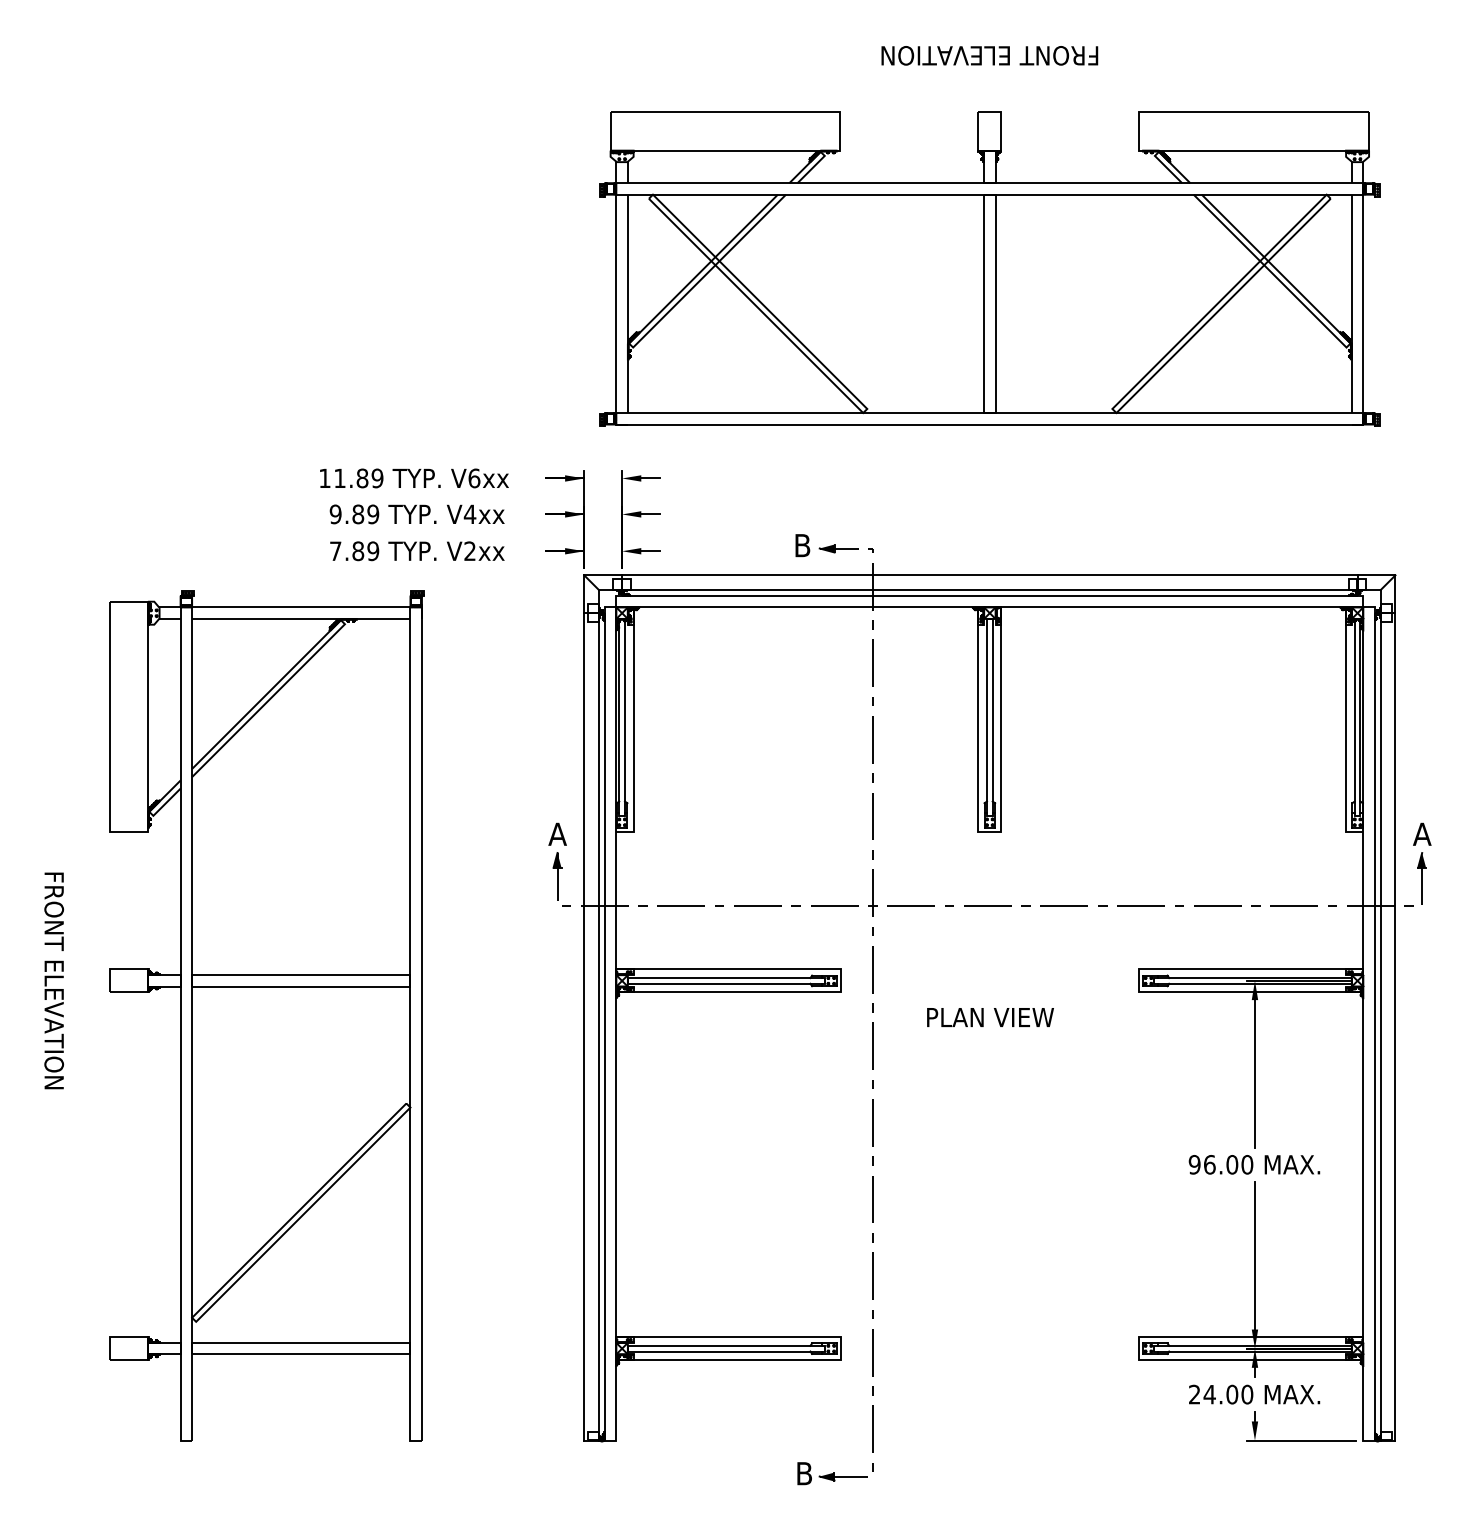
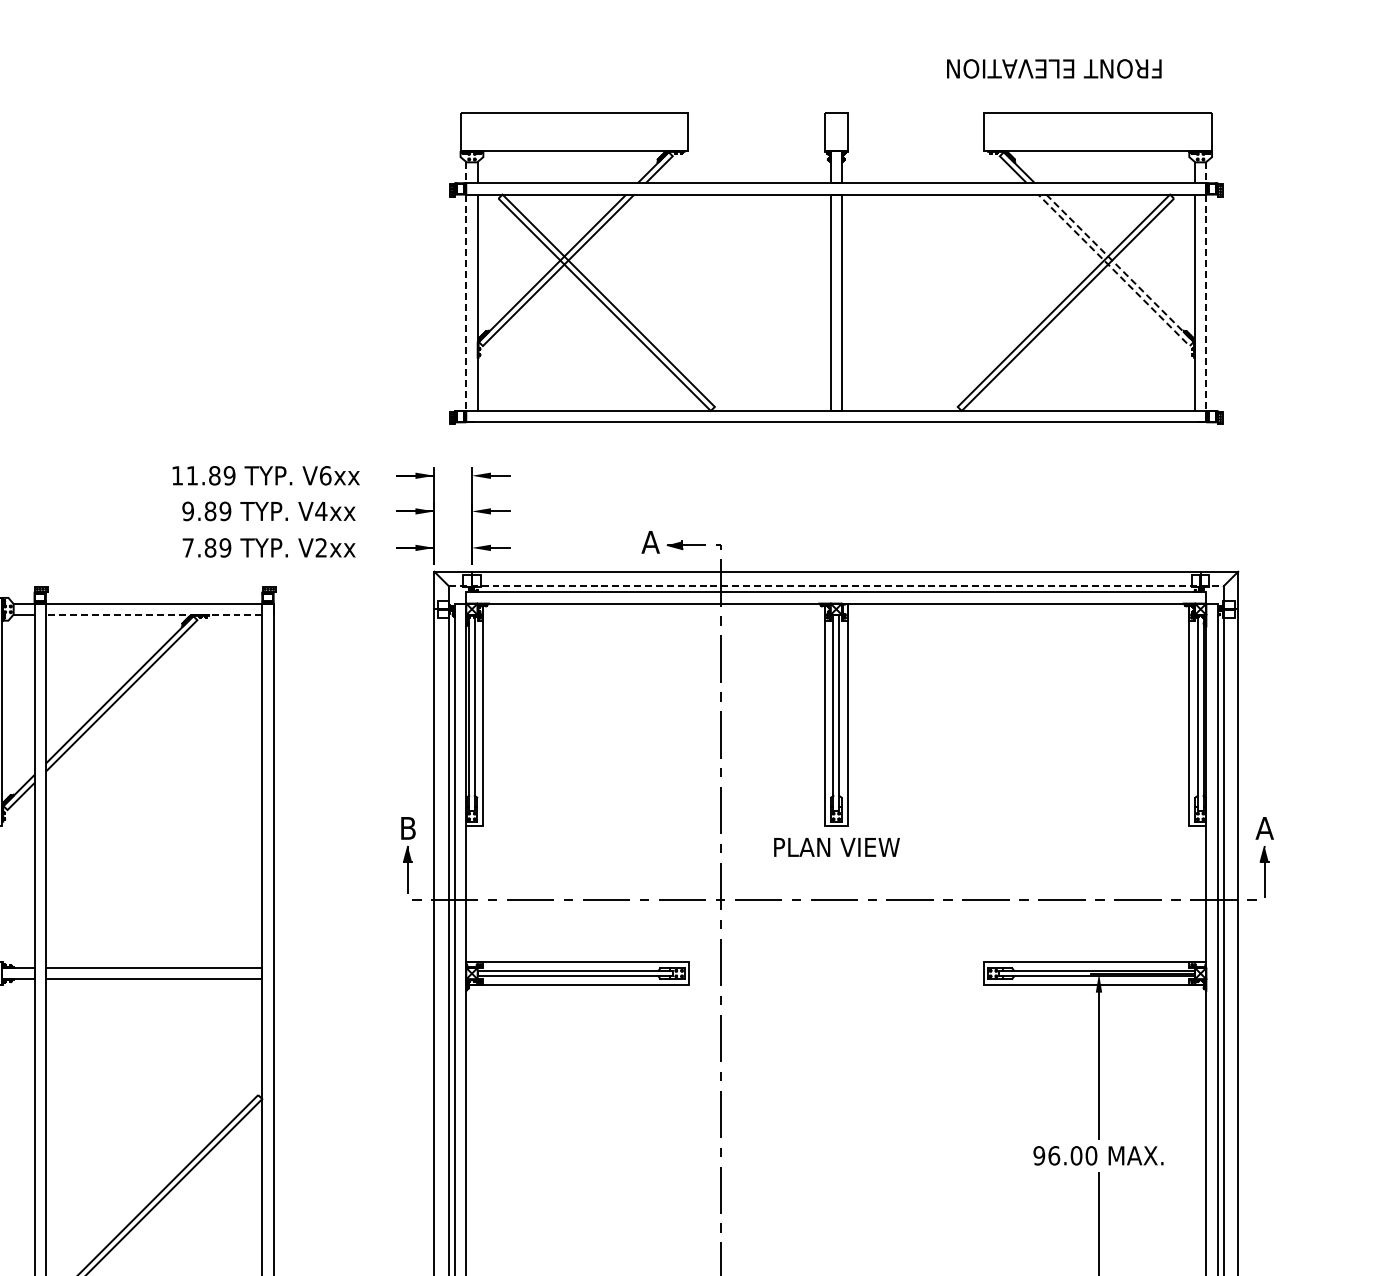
text: (989, 55) -> (1053, 68), moved
line: (616, 299) -> (466, 298), solid -> dashed
line: (1363, 299) -> (1206, 298), solid -> dashed
line: (1346, 347) -> (1189, 346), solid -> dashed
text: (802, 545) -> (650, 542), B -> A
line: (990, 589) -> (836, 585), solid -> dashed
line: (300, 618) -> (153, 614), solid -> dashed
text: (557, 833) -> (407, 827), A -> B
text: (990, 1017) -> (836, 847), moved

